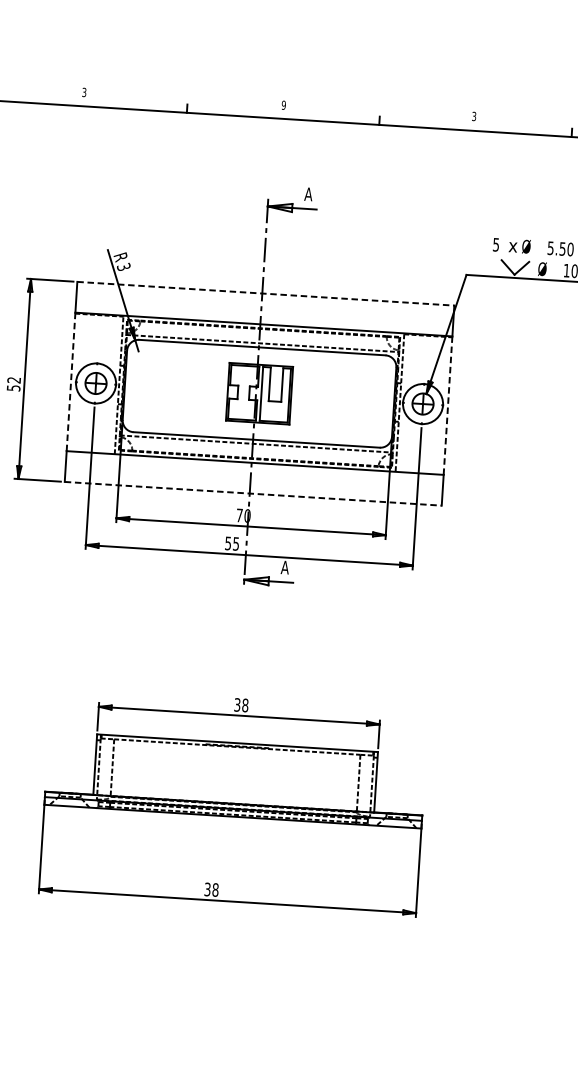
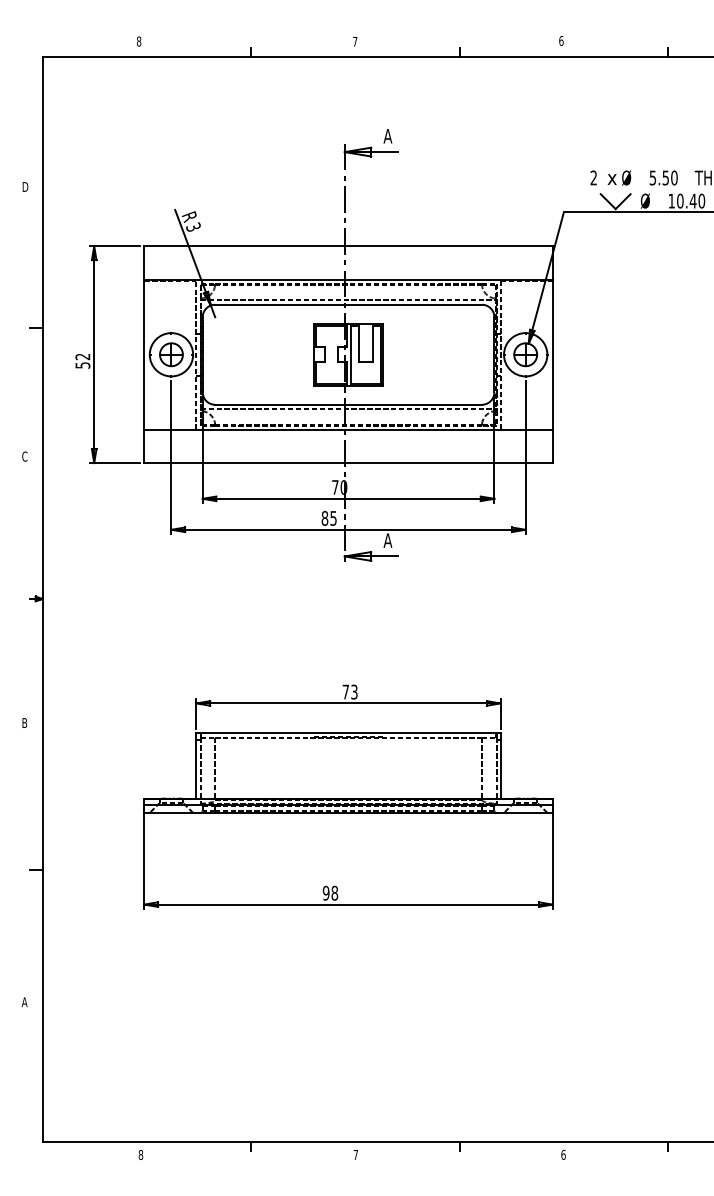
text: (83, 92) -> (138, 41), 3 -> 8
text: (284, 105) -> (355, 41), 9 -> 7
text: (474, 116) -> (561, 41), 3 -> 6
text: (495, 244) -> (593, 177), 5 -> 2
line: (266, 293) -> (349, 246), dashed -> solid
line: (71, 381) -> (144, 354), dashed -> solid
line: (447, 405) -> (552, 354), dashed -> solid
line: (254, 494) -> (349, 463), dashed -> solid
text: (227, 543) -> (324, 518), 55 -> 85
text: (240, 704) -> (349, 691), 38 -> 73
text: (206, 889) -> (325, 893), 38 -> 98

